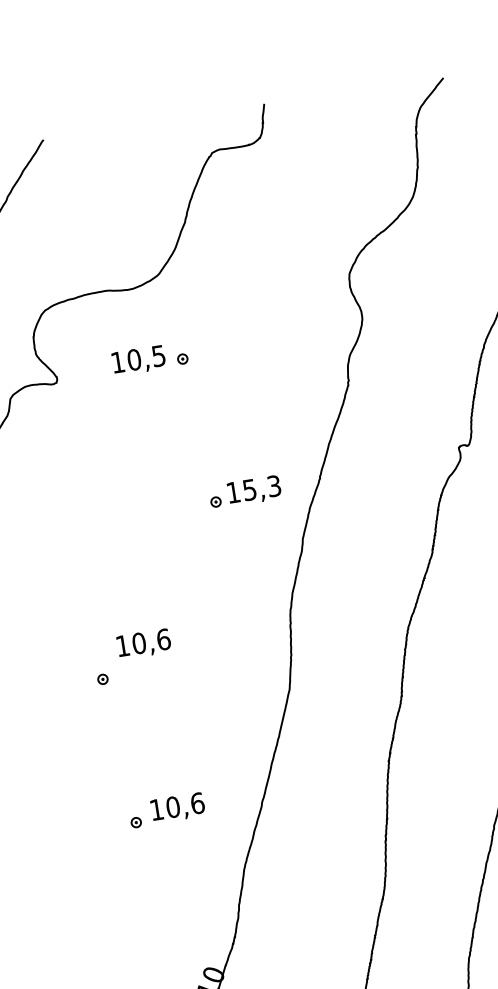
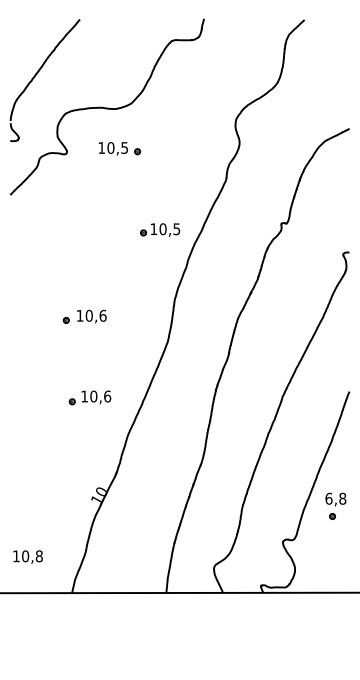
text: (261, 488) -> (169, 229), 15,3 -> 10,5
text: (143, 643) -> (91, 316), moved

